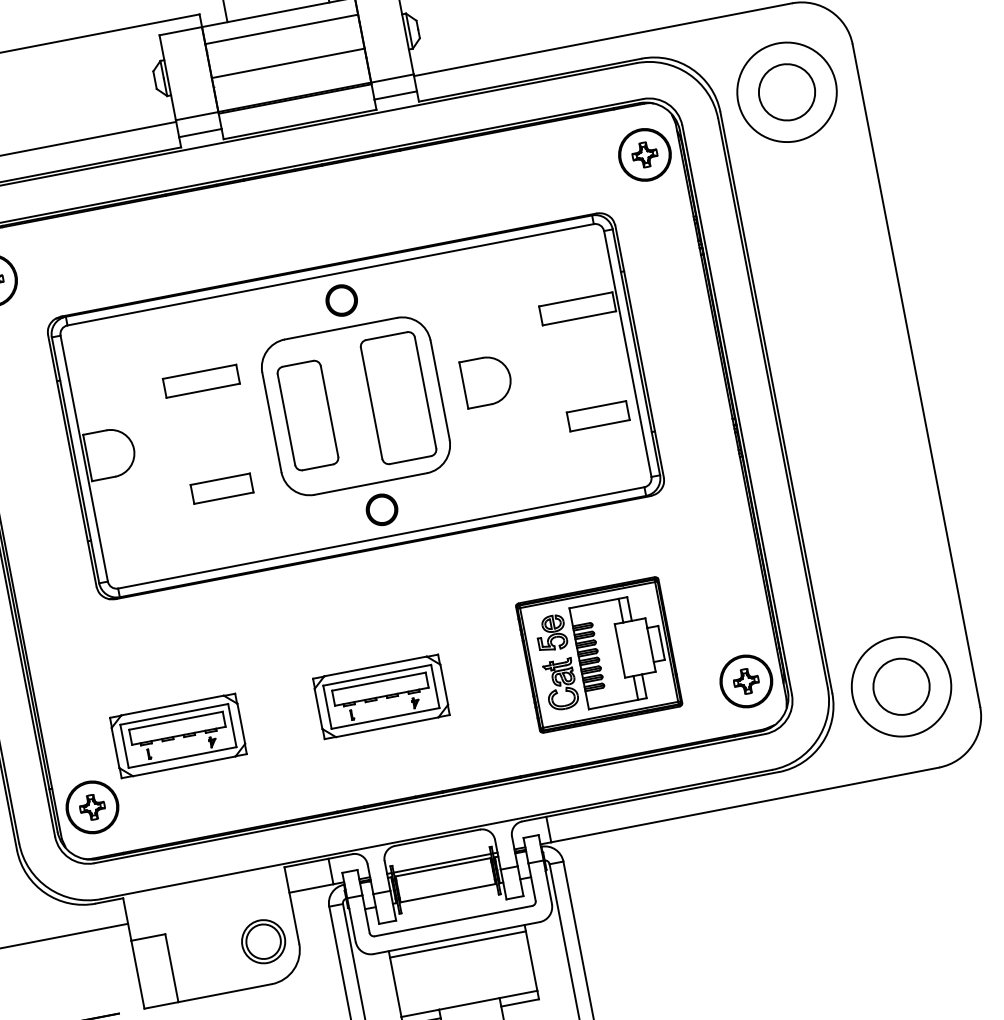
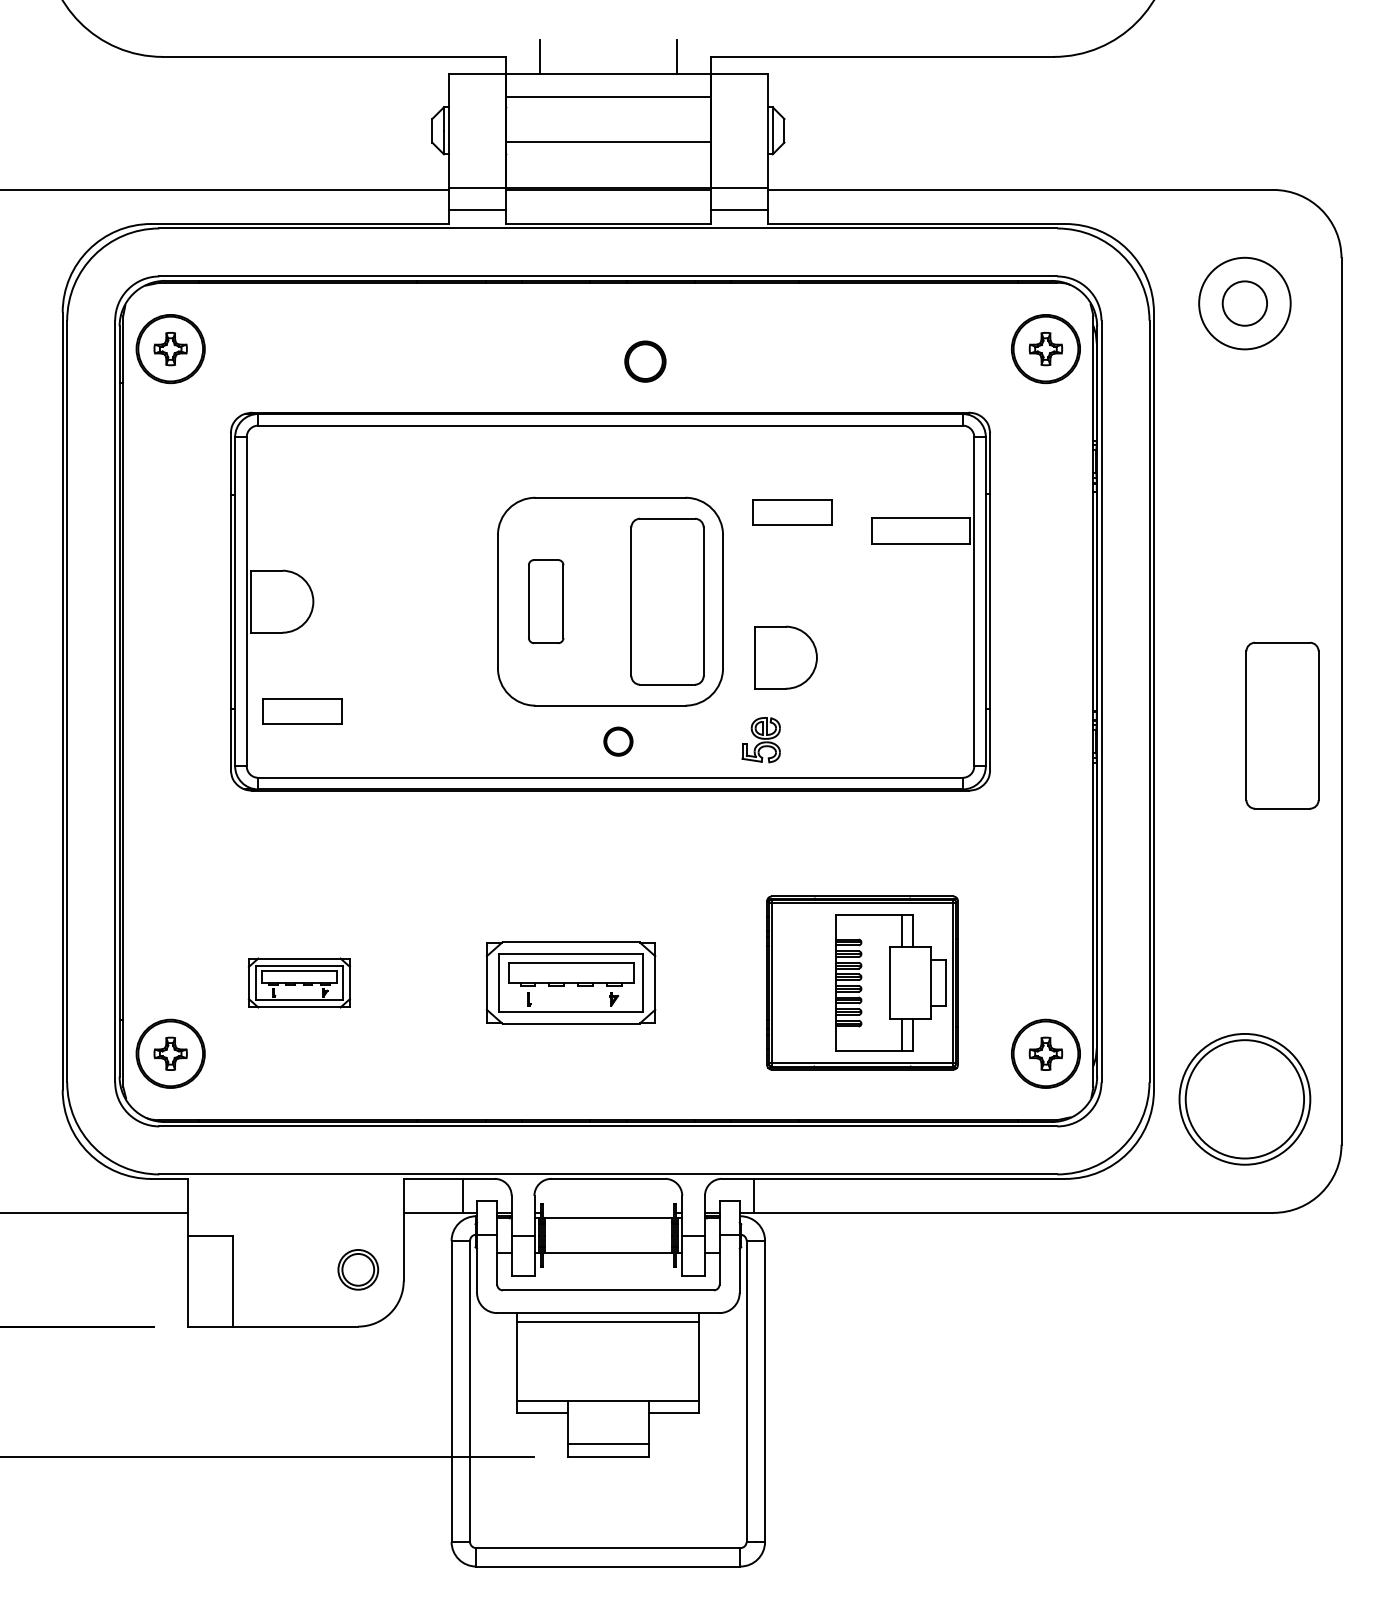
circle: (786, 92) -> (1244, 303), size x0.6
circle: (786, 92) -> (1244, 303), size x0.7
part: (341, 300) -> (645, 361), moved
part: (486, 380) -> (785, 657), moved
part: (200, 381) -> (416, 530), removed
part: (875, 402) -> (1282, 725), added
part: (307, 415) -> (545, 601), size x0.6
part: (598, 416) -> (792, 512), moved
part: (222, 488) -> (302, 711), moved
part: (382, 509) -> (618, 741), size x0.7
part: (550, 633) -> (760, 740), moved
part: (560, 685) -> (805, 1012), removed
circle: (901, 687) -> (1244, 1099), size x1.6
part: (178, 735) -> (299, 982), size x0.6
line: (442, 862) -> (608, 1212), removed
part: (263, 941) -> (358, 1269), size x0.7

